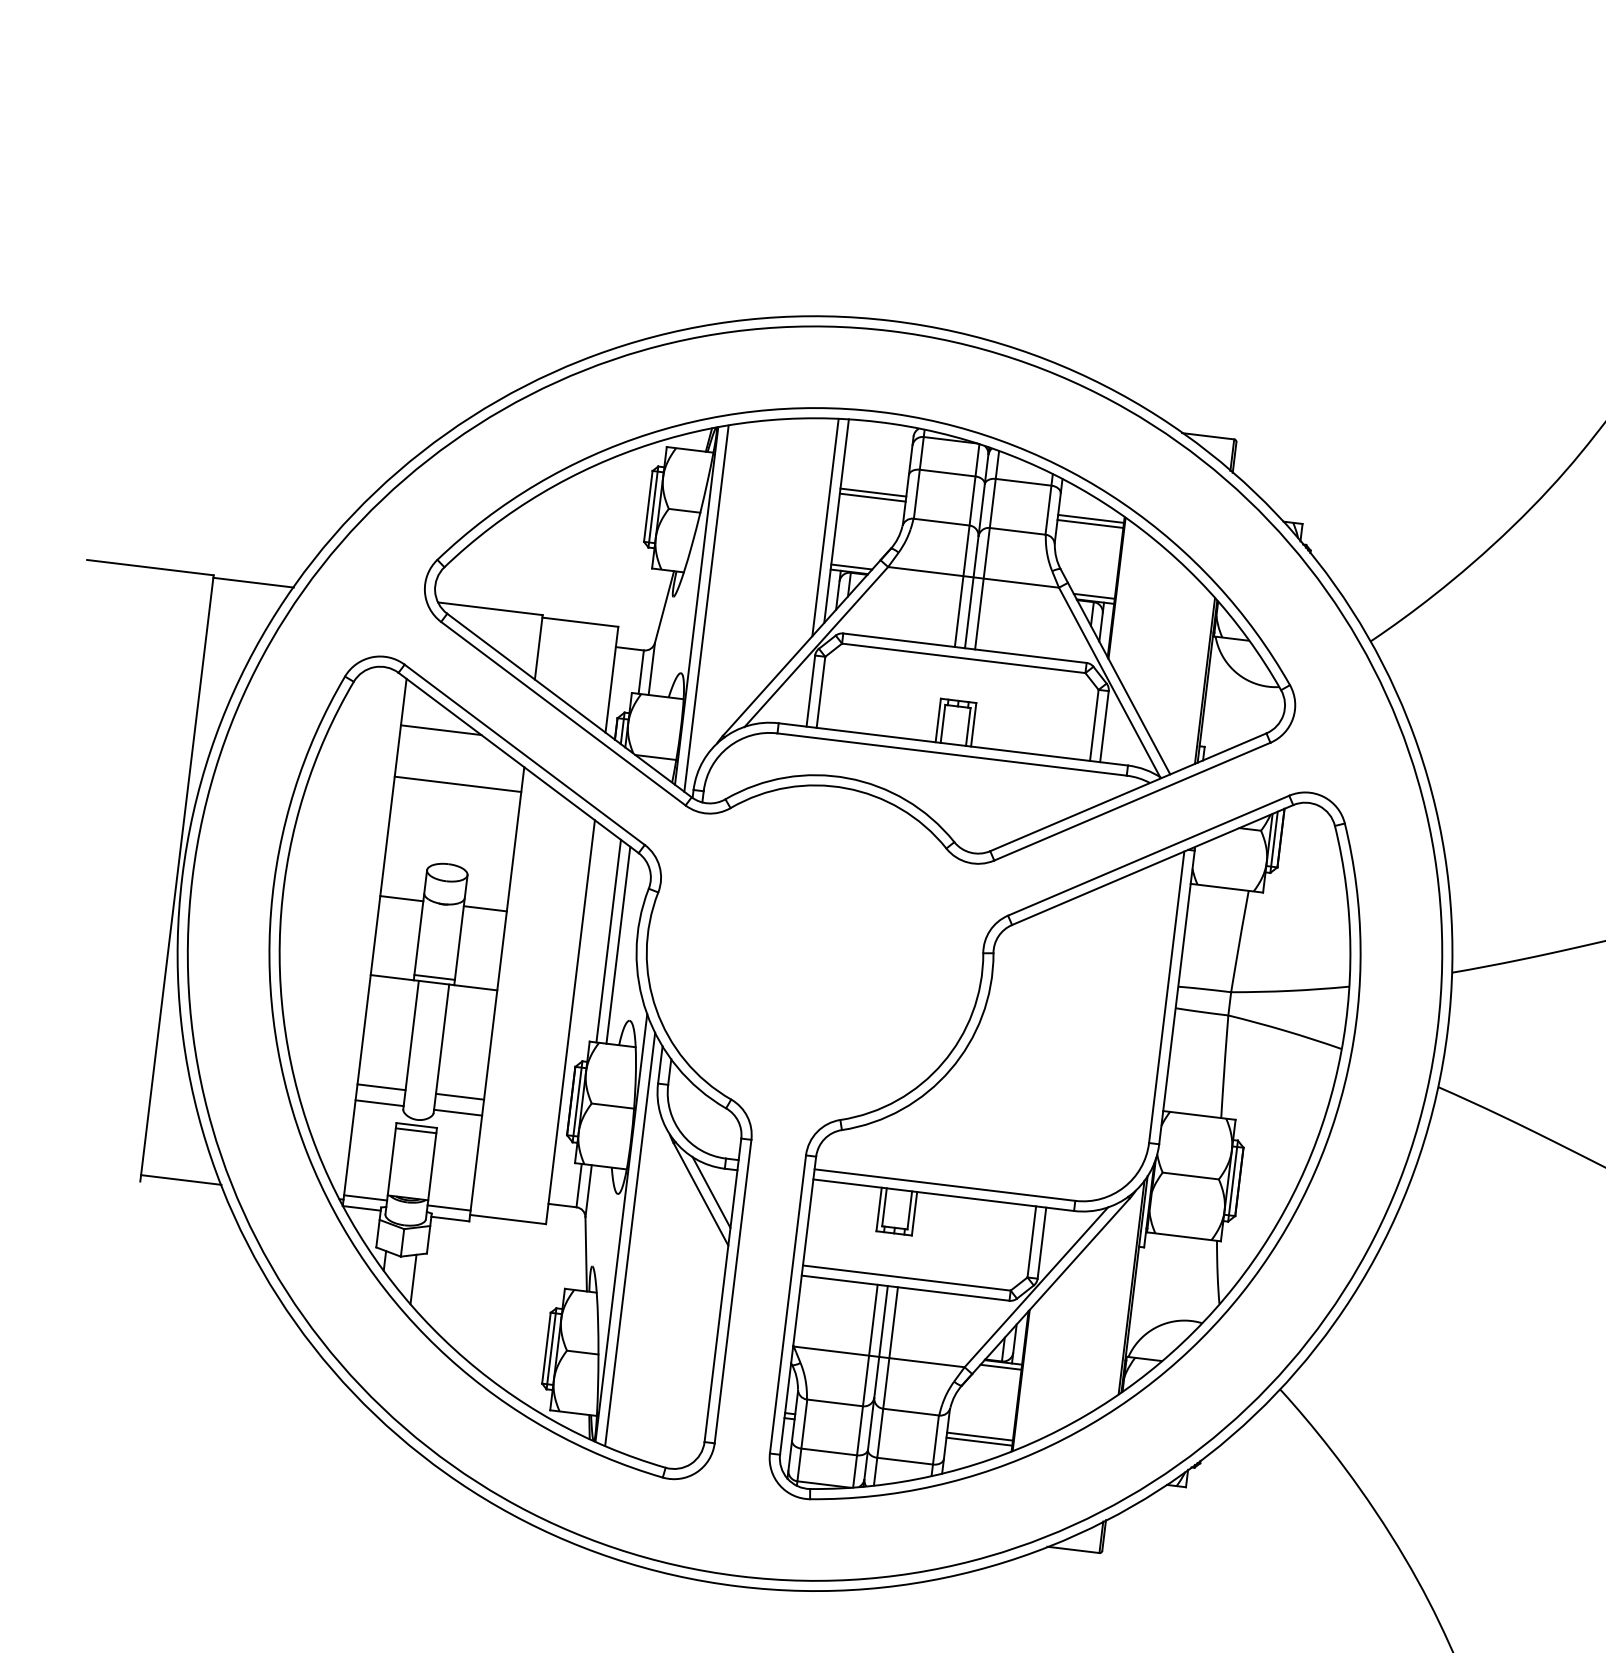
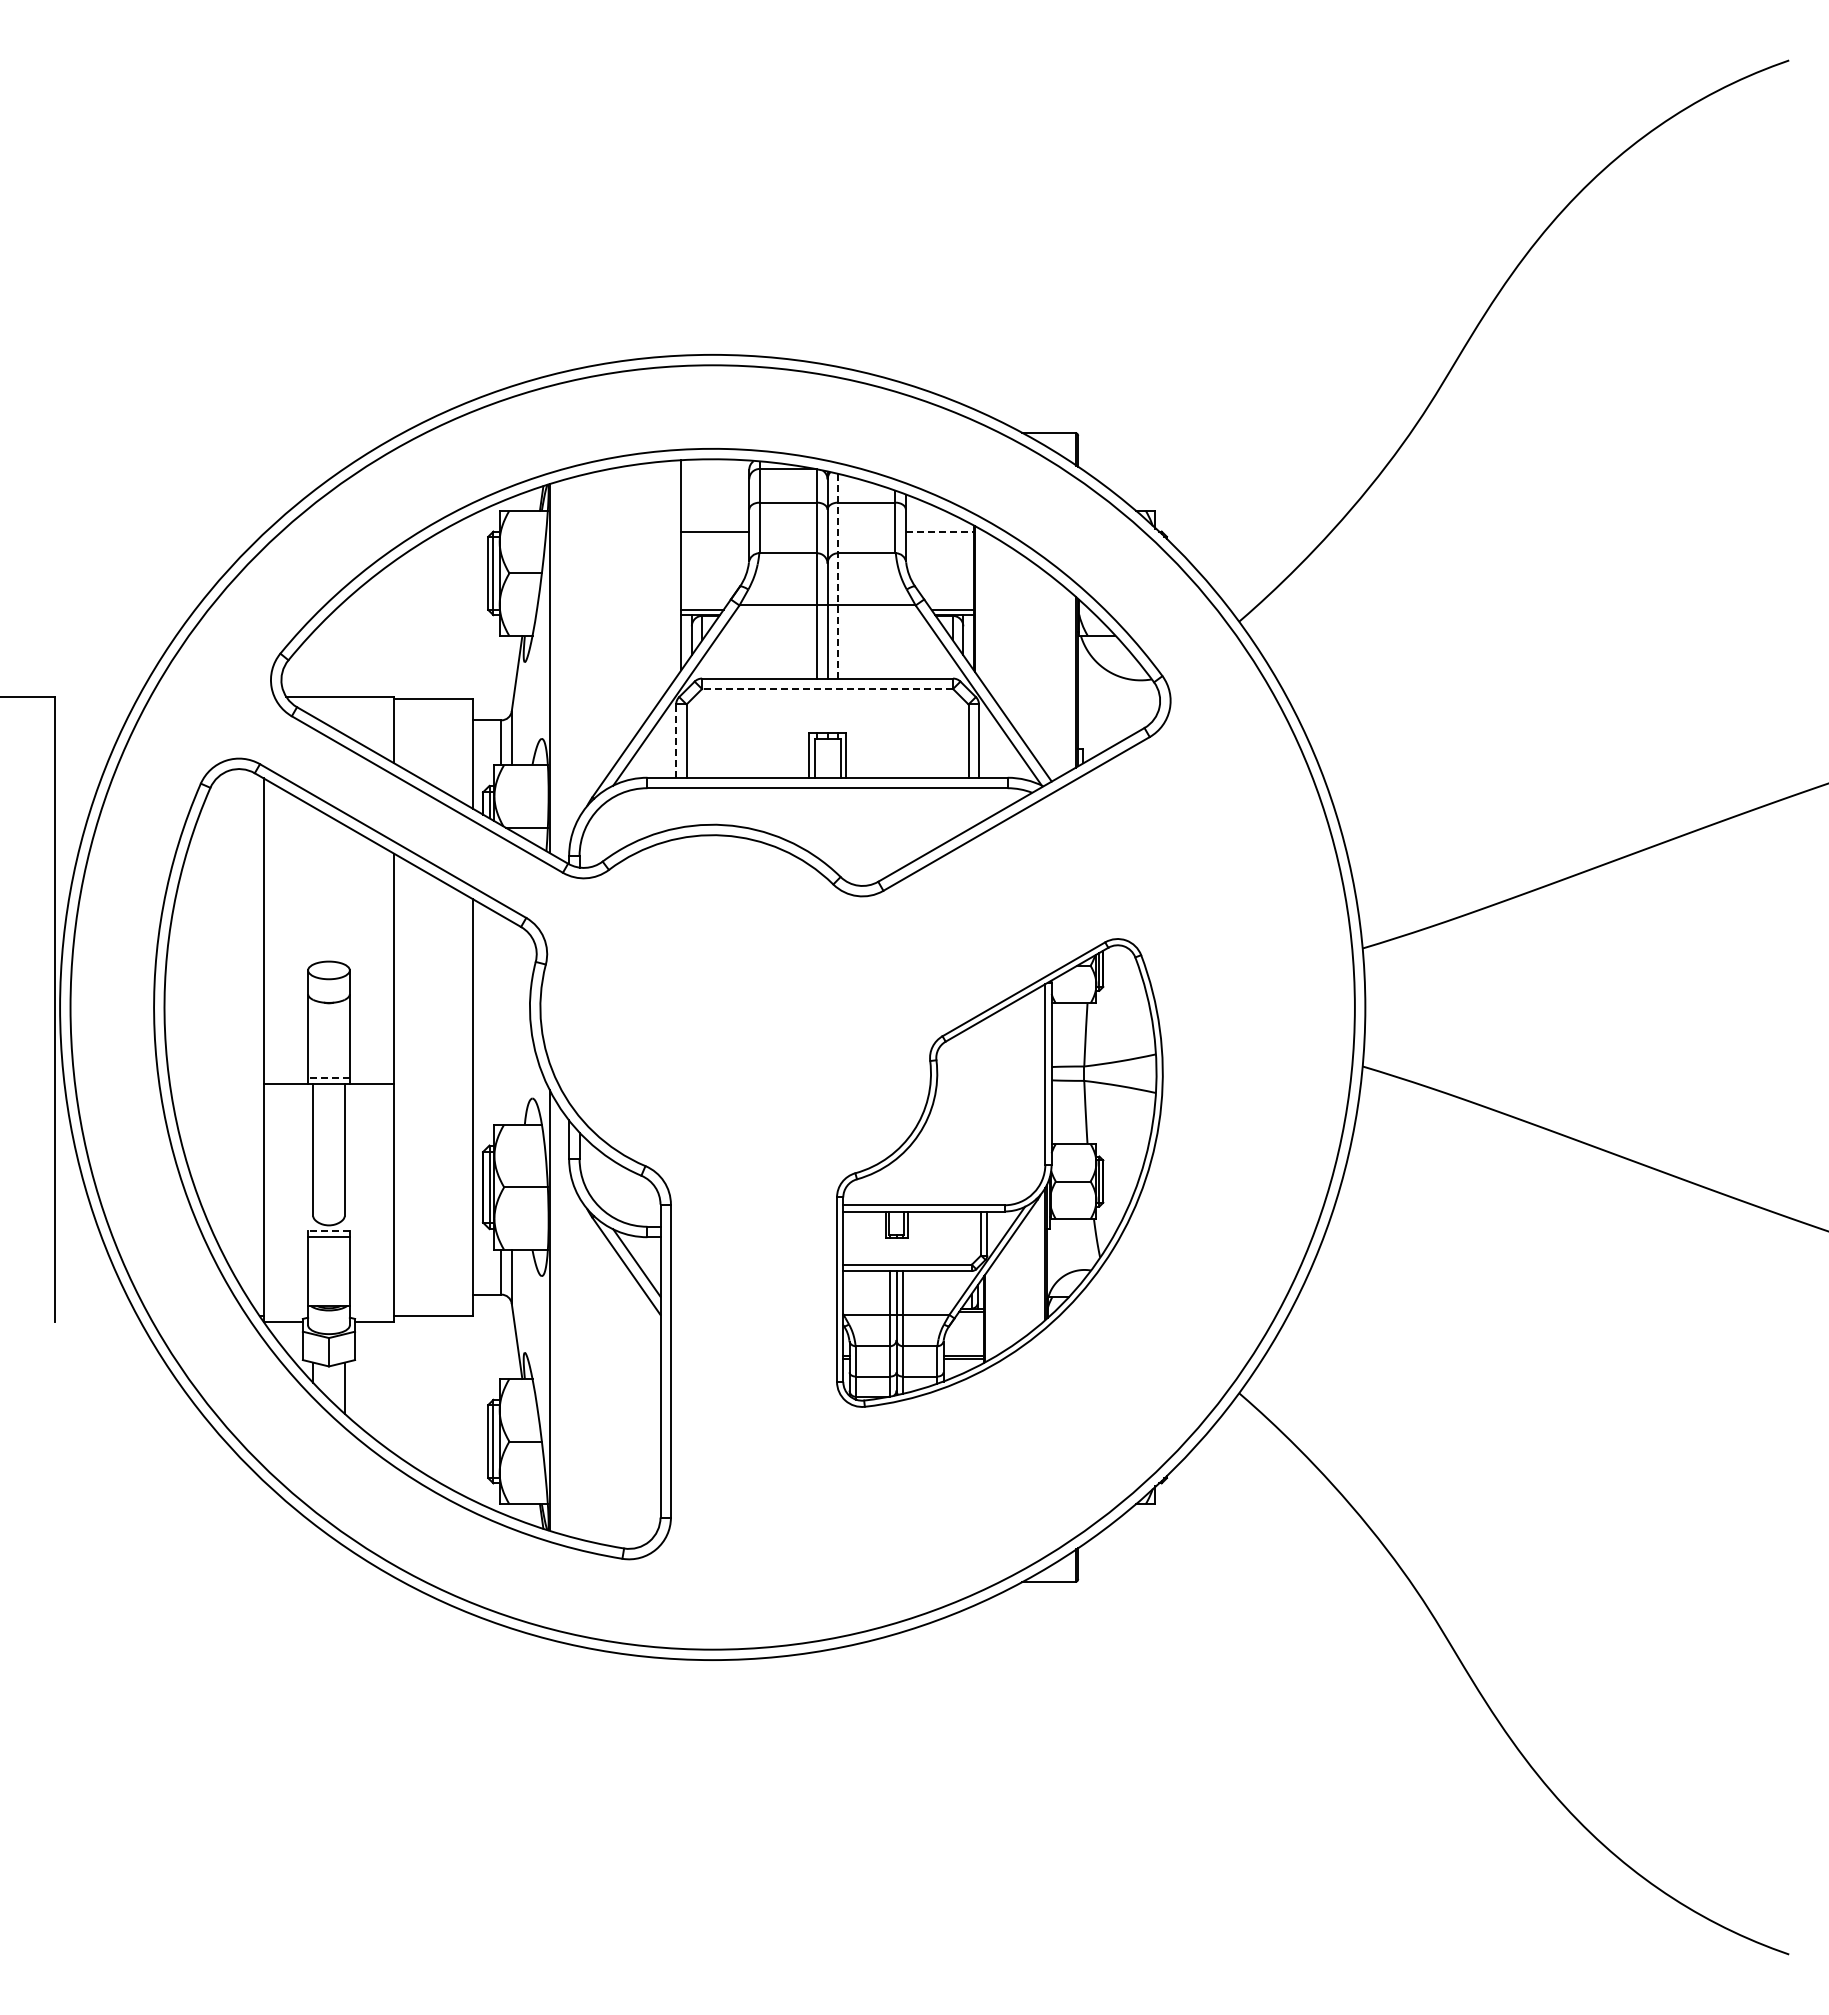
line: (872, 497) -> (715, 536), removed
line: (1090, 518) -> (939, 531), solid -> dashed
line: (1090, 523) -> (939, 536), removed
line: (825, 527) -> (670, 573), removed
line: (987, 549) -> (838, 575), solid -> dashed
line: (252, 582) -> (95, 699), removed
line: (706, 608) -> (559, 670), removed
line: (963, 658) -> (827, 689), solid -> dashed
line: (811, 691) -> (676, 741), solid -> dashed
line: (440, 730) -> (304, 826), removed
line: (457, 784) -> (328, 879), removed
line: (401, 898) -> (285, 1002), removed
line: (484, 908) -> (371, 1002), removed
line: (608, 940) -> (501, 1019), removed
line: (618, 944) -> (511, 1022), removed
line: (434, 977) -> (328, 1078), solid -> dashed
line: (381, 1087) -> (288, 1196), removed
line: (460, 1096) -> (369, 1196), removed
line: (379, 1103) -> (288, 1213), removed
line: (458, 1113) -> (369, 1213), removed
line: (416, 1125) -> (328, 1231), solid -> dashed
part: (1073, 1147) -> (999, 1172), size x0.6
line: (180, 1179) -> (95, 1315), removed
line: (365, 1198) -> (285, 1311), removed
line: (448, 1208) -> (371, 1311), removed
line: (629, 1239) -> (559, 1320), removed

